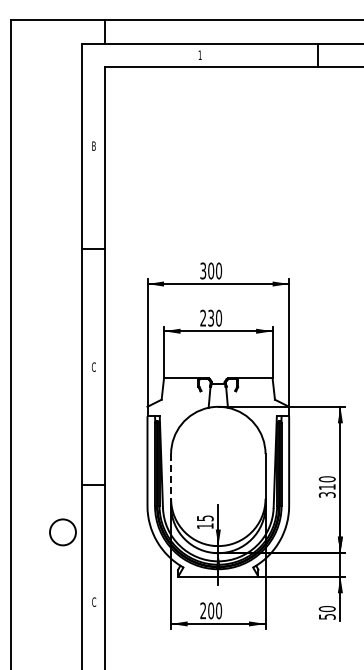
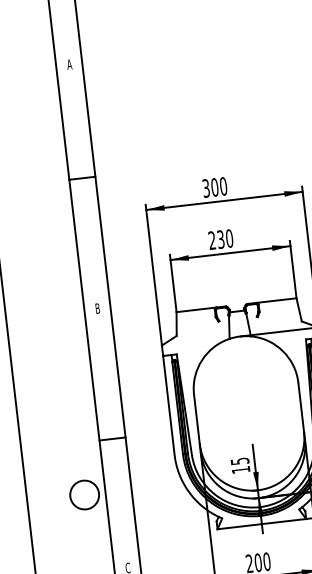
text: (93, 145) -> (68, 63), B -> A
text: (93, 366) -> (97, 307), C -> B
line: (171, 476) -> (197, 419), dashed -> solid

